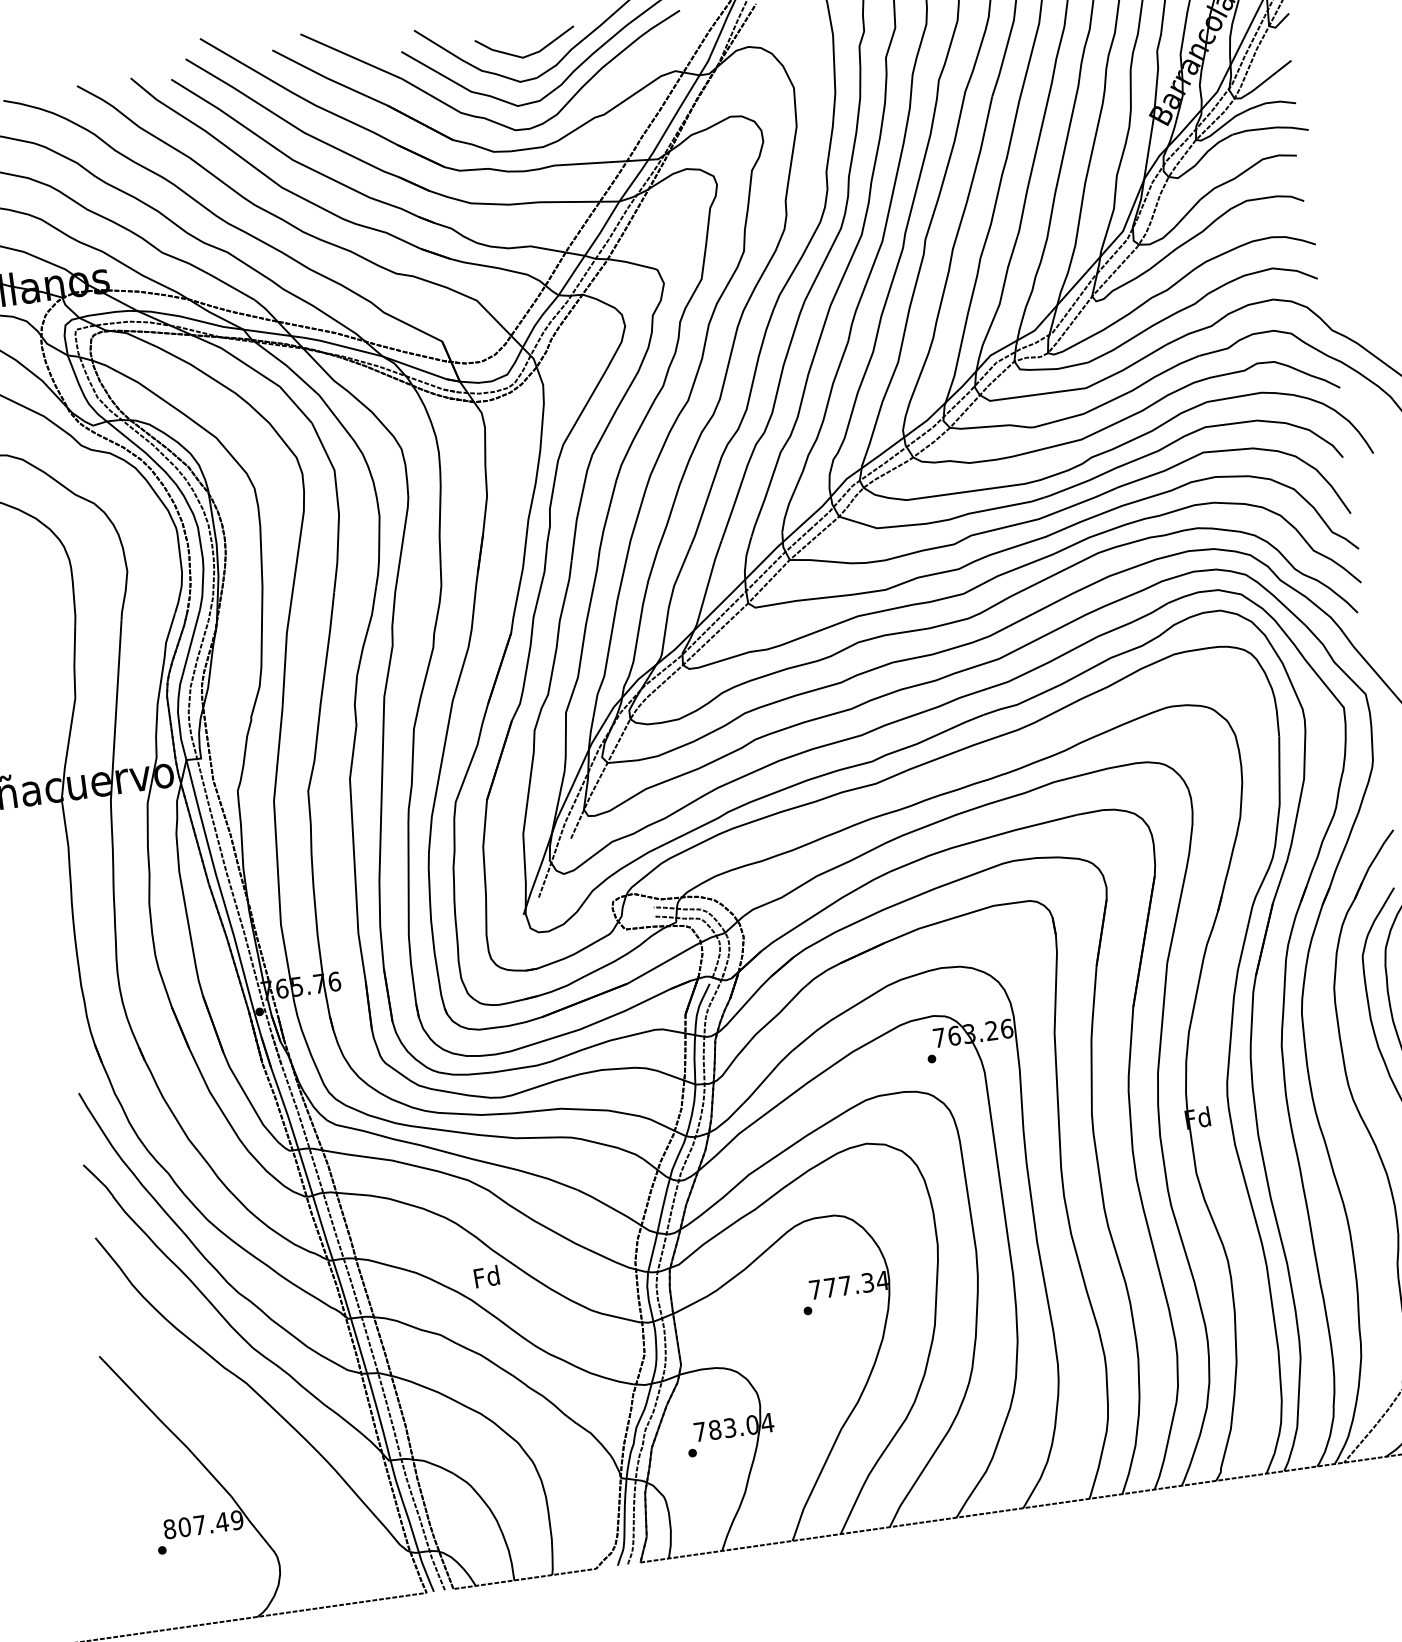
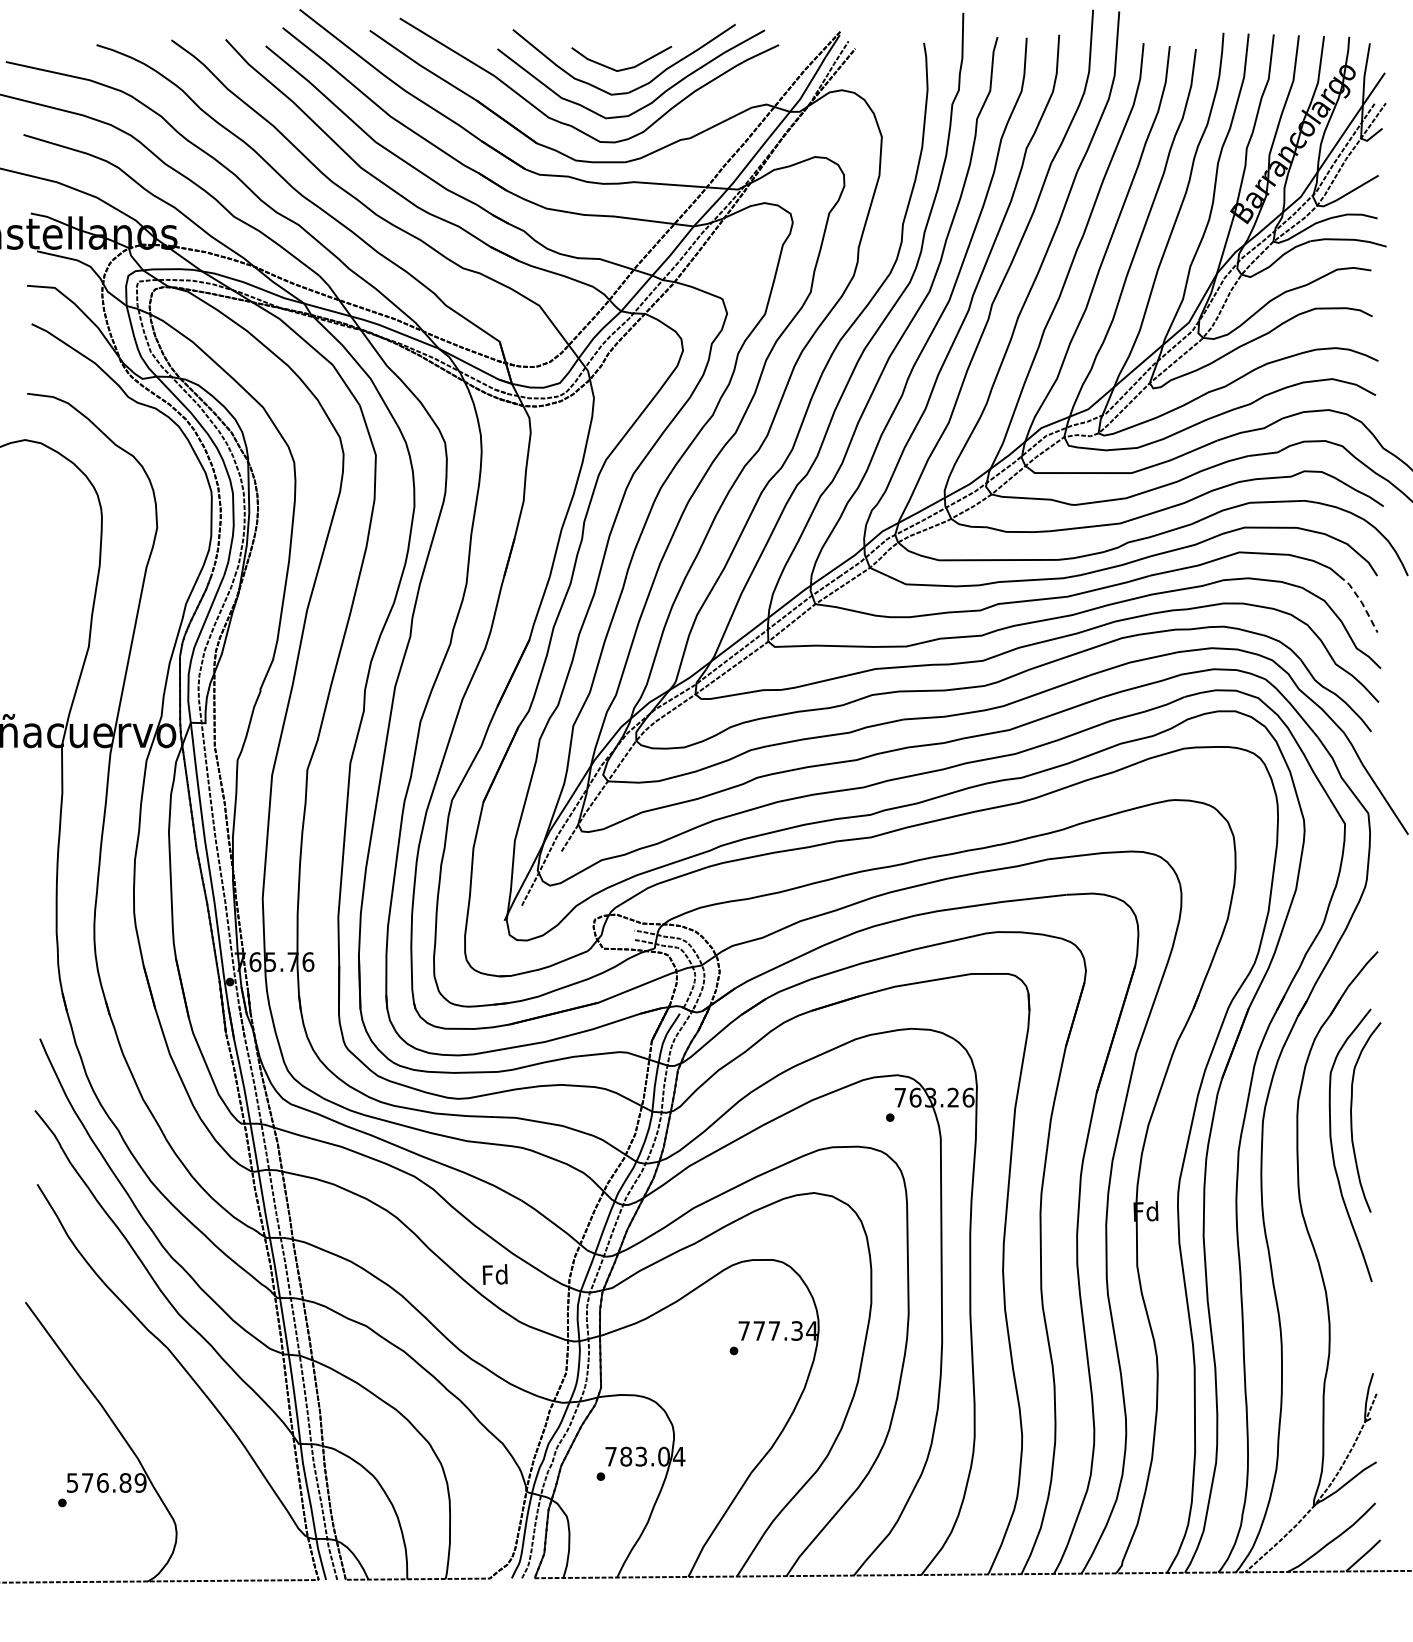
line: (1330, 485) -> (1361, 601), solid -> dashed
text: (486, 1276) -> (494, 1274), moved
text: (195, 1525) -> (98, 1482), 807.49 -> 576.89

